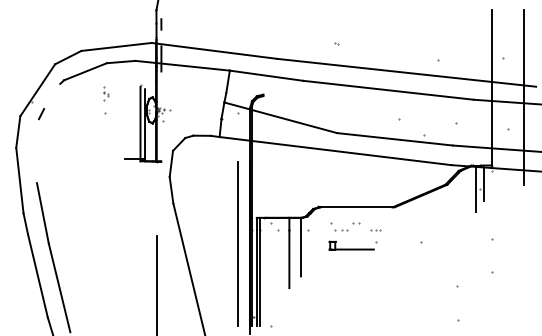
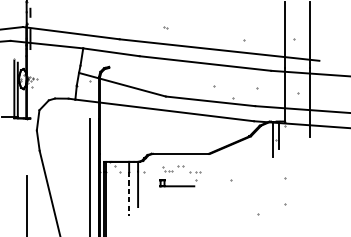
part: (339, 226) -> (167, 168), size x0.7
part: (375, 230) -> (195, 171), size x1.6
line: (289, 259) -> (129, 194), solid -> dashed

